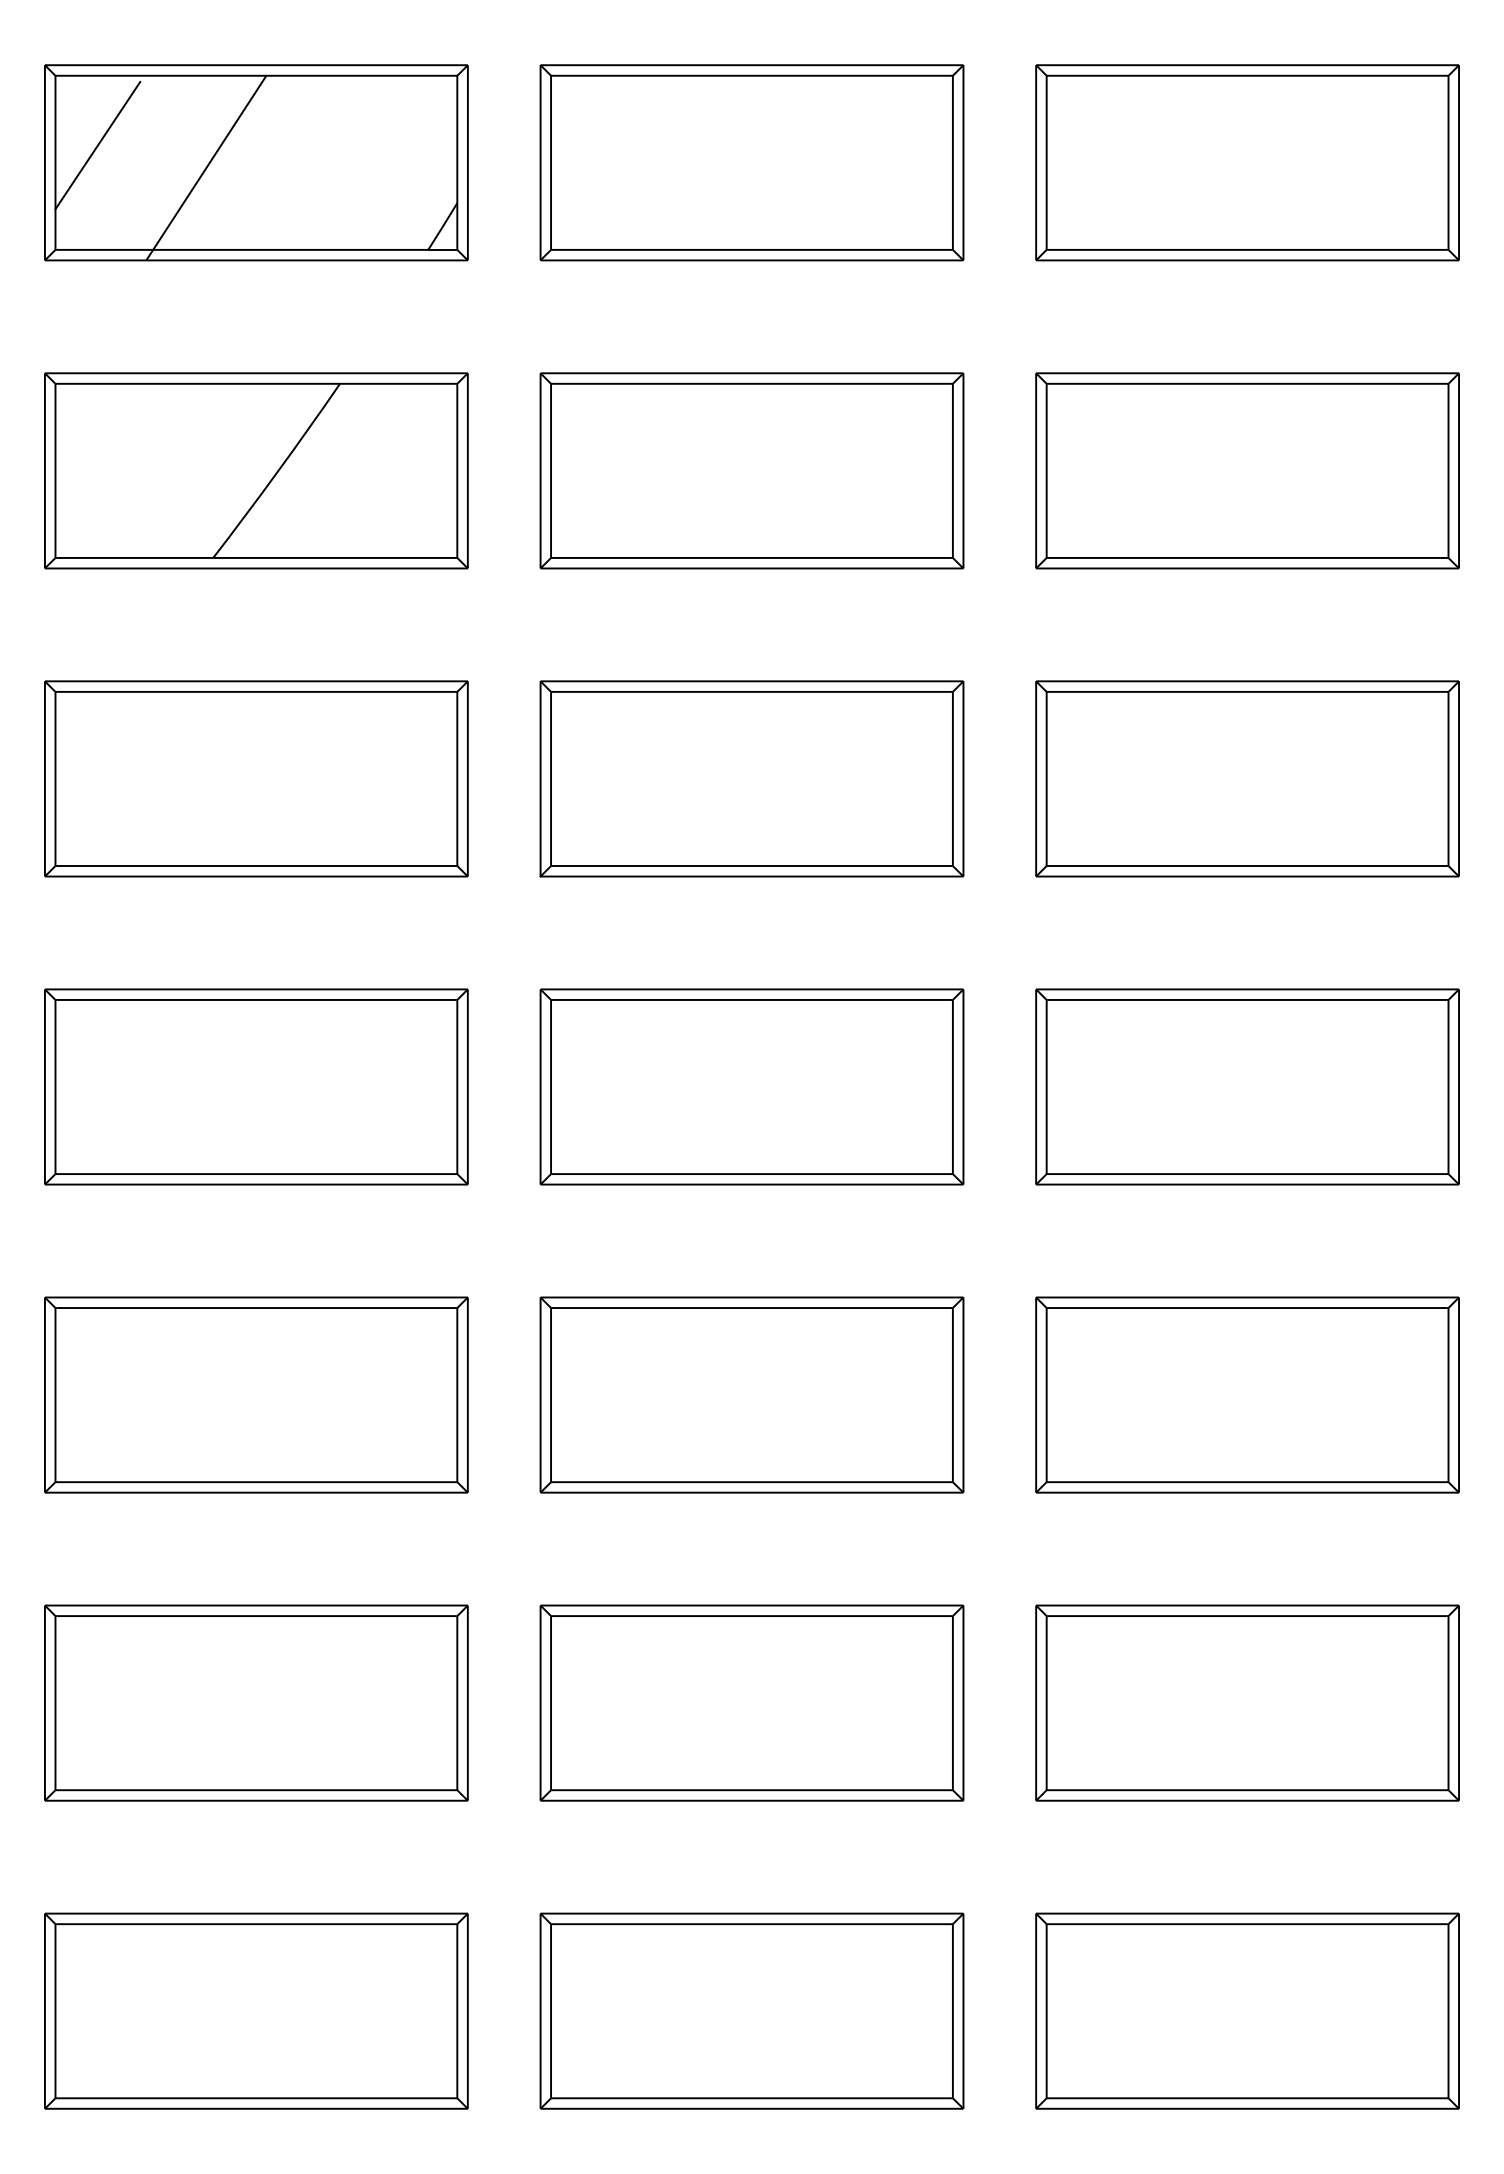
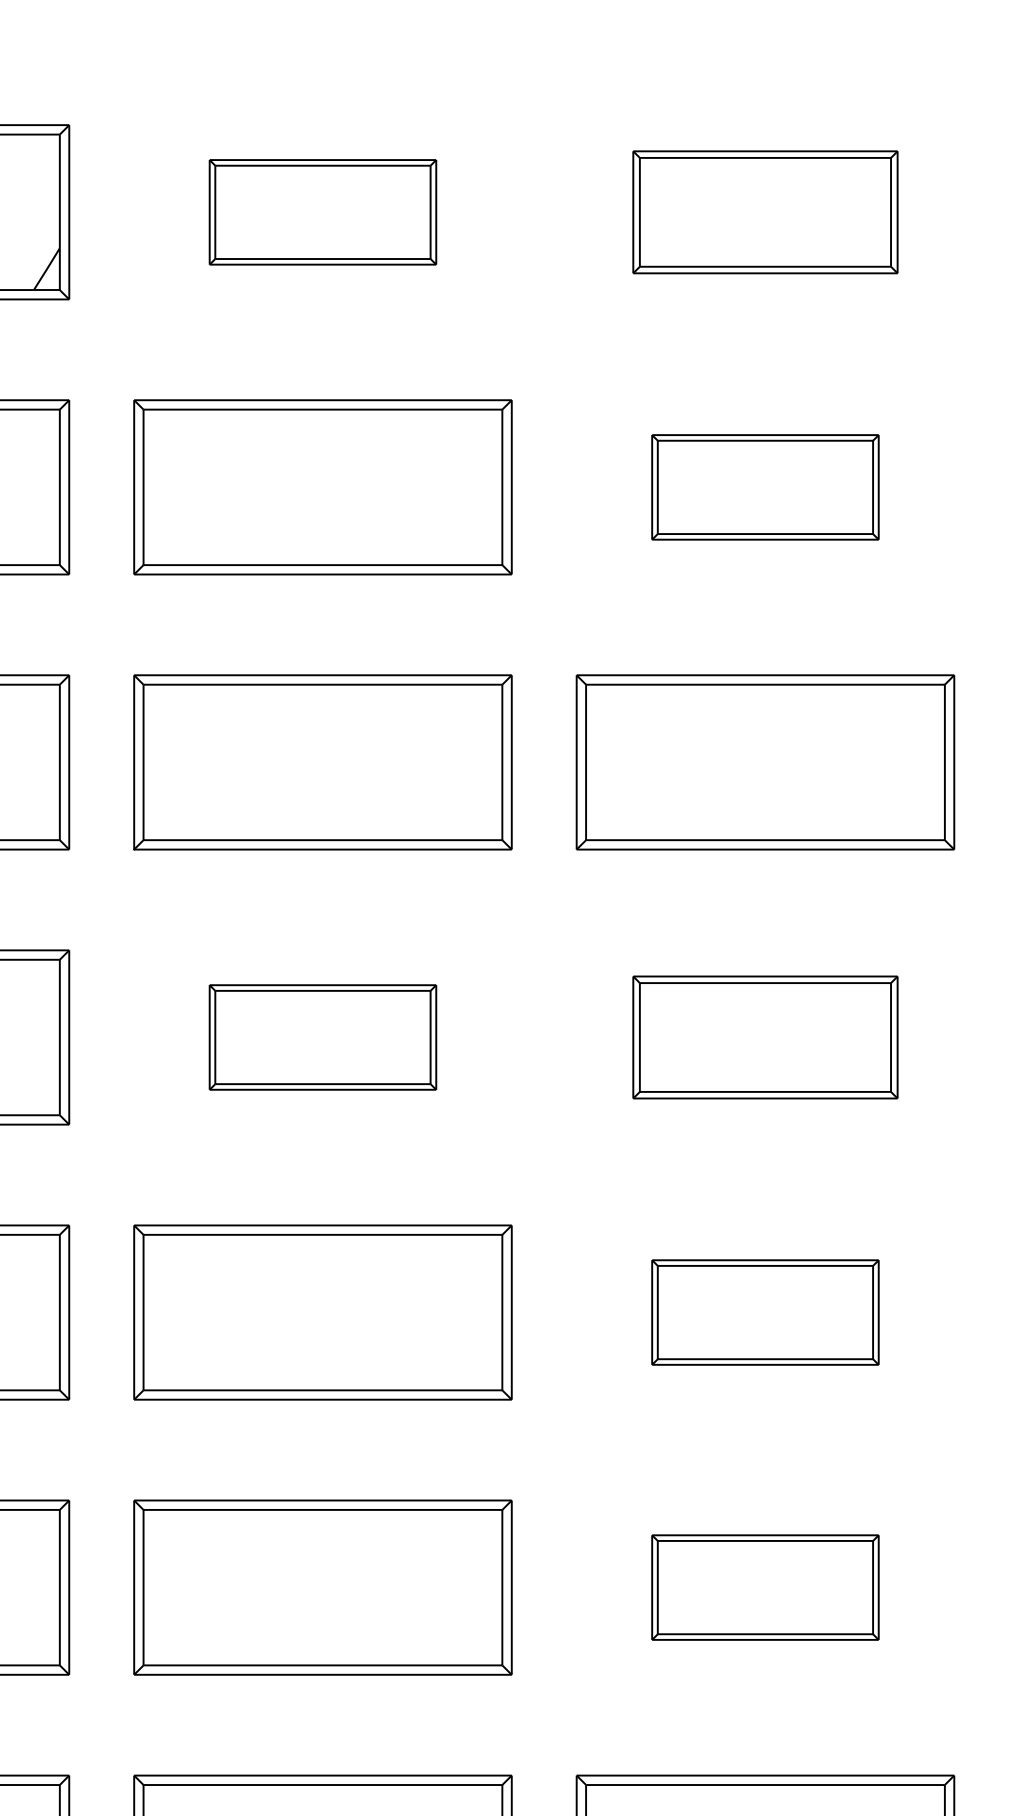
part: (751, 162) -> (322, 212), size x0.6
part: (1247, 162) -> (765, 212), size x0.7
part: (1247, 470) -> (765, 487), size x0.6
part: (751, 1086) -> (322, 1037), size x0.6
part: (1247, 1086) -> (765, 1037), size x0.7
part: (1247, 1394) -> (765, 1312), size x0.6
part: (1247, 1702) -> (765, 1587), size x0.6

